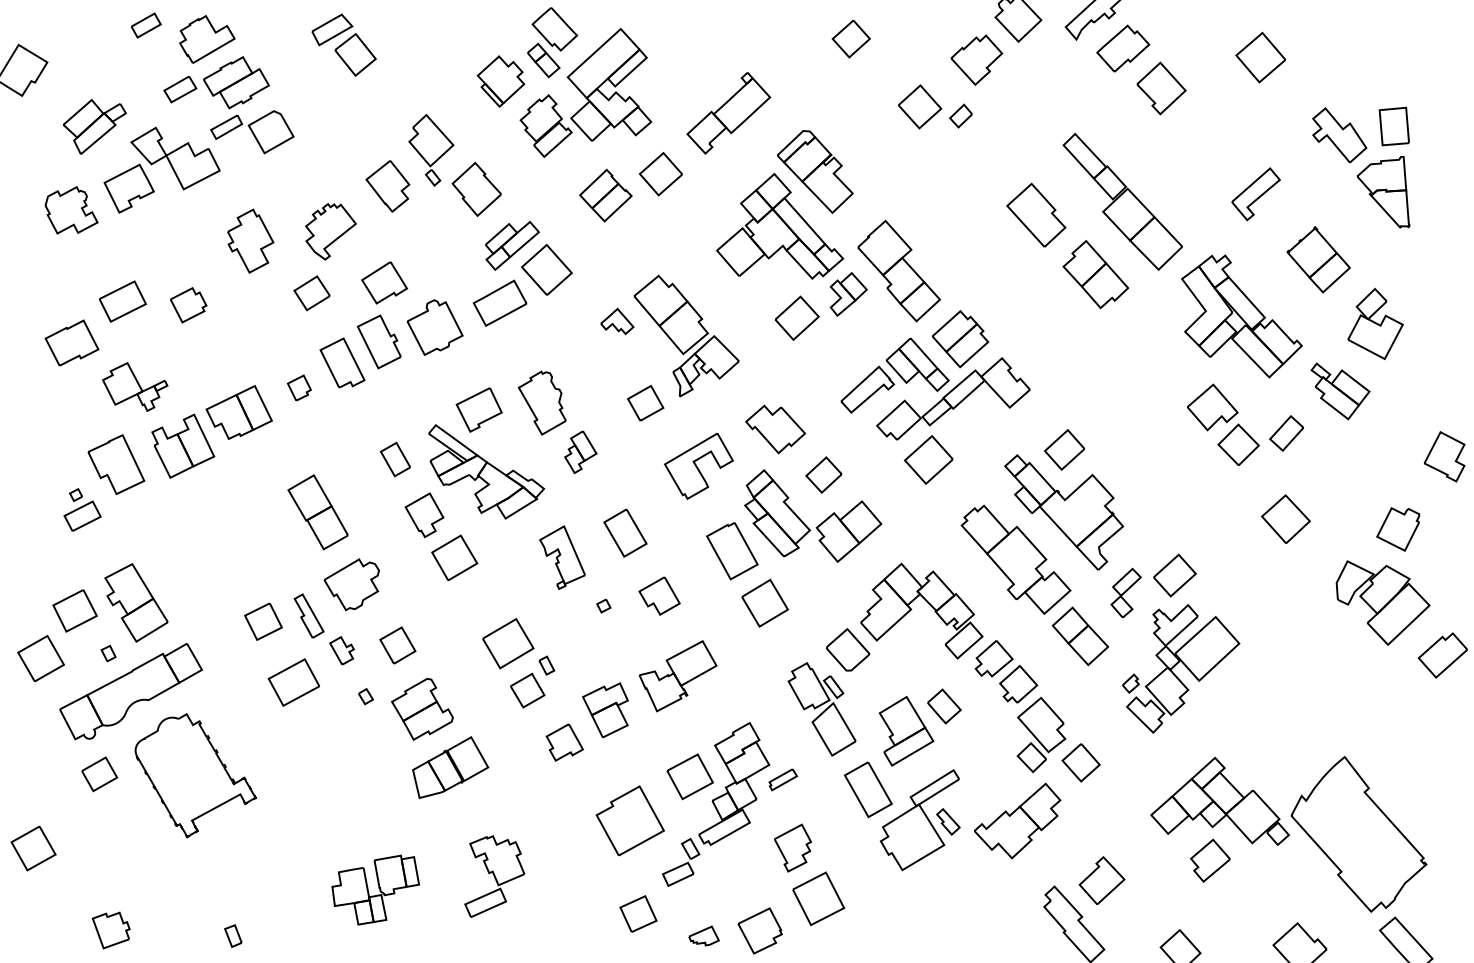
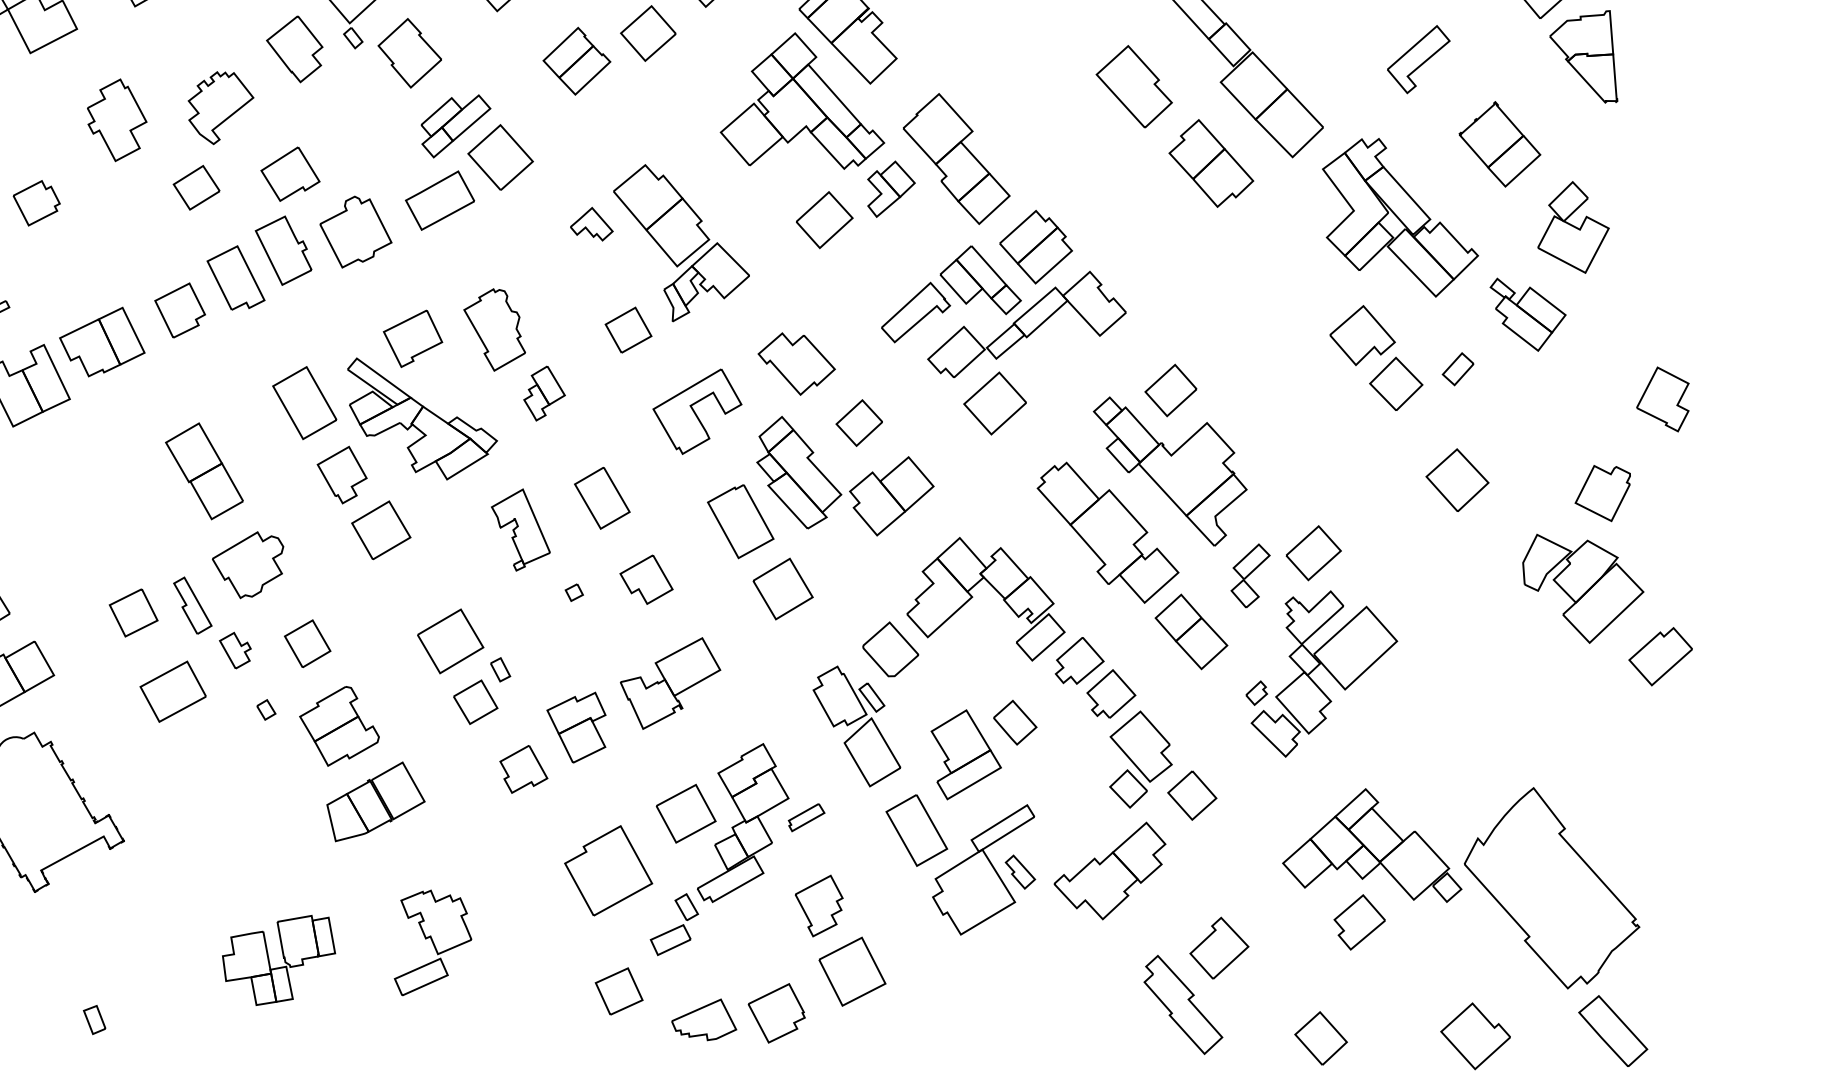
part: (299, 387) -> (180, 309), size x1.67
part: (1285, 433) -> (1456, 369), size x0.71
part: (395, 459) -> (304, 402), size x1.67
part: (703, 935) -> (703, 1019), size x1.67

